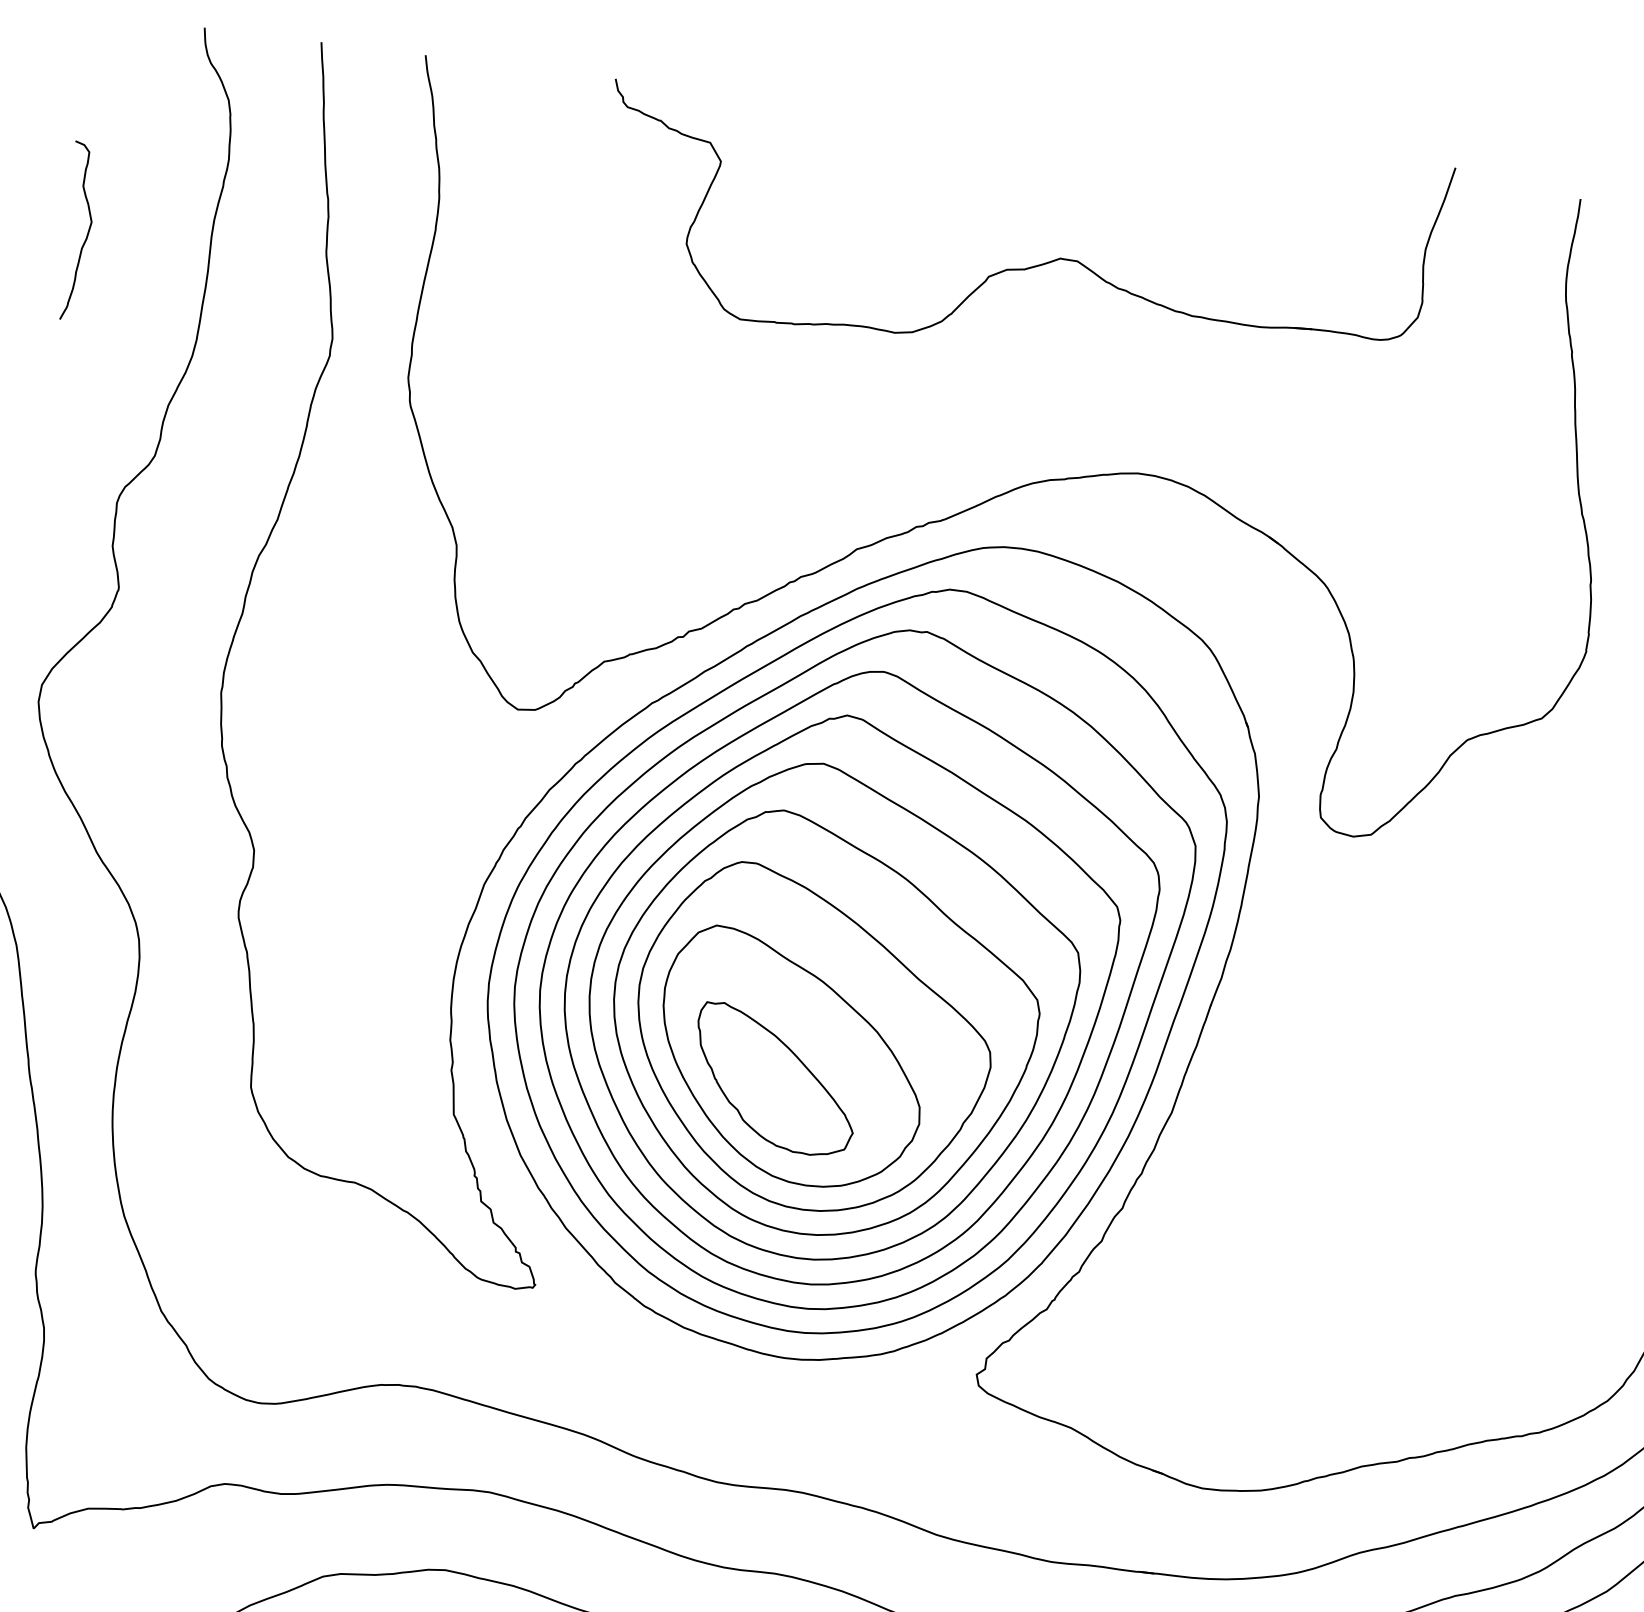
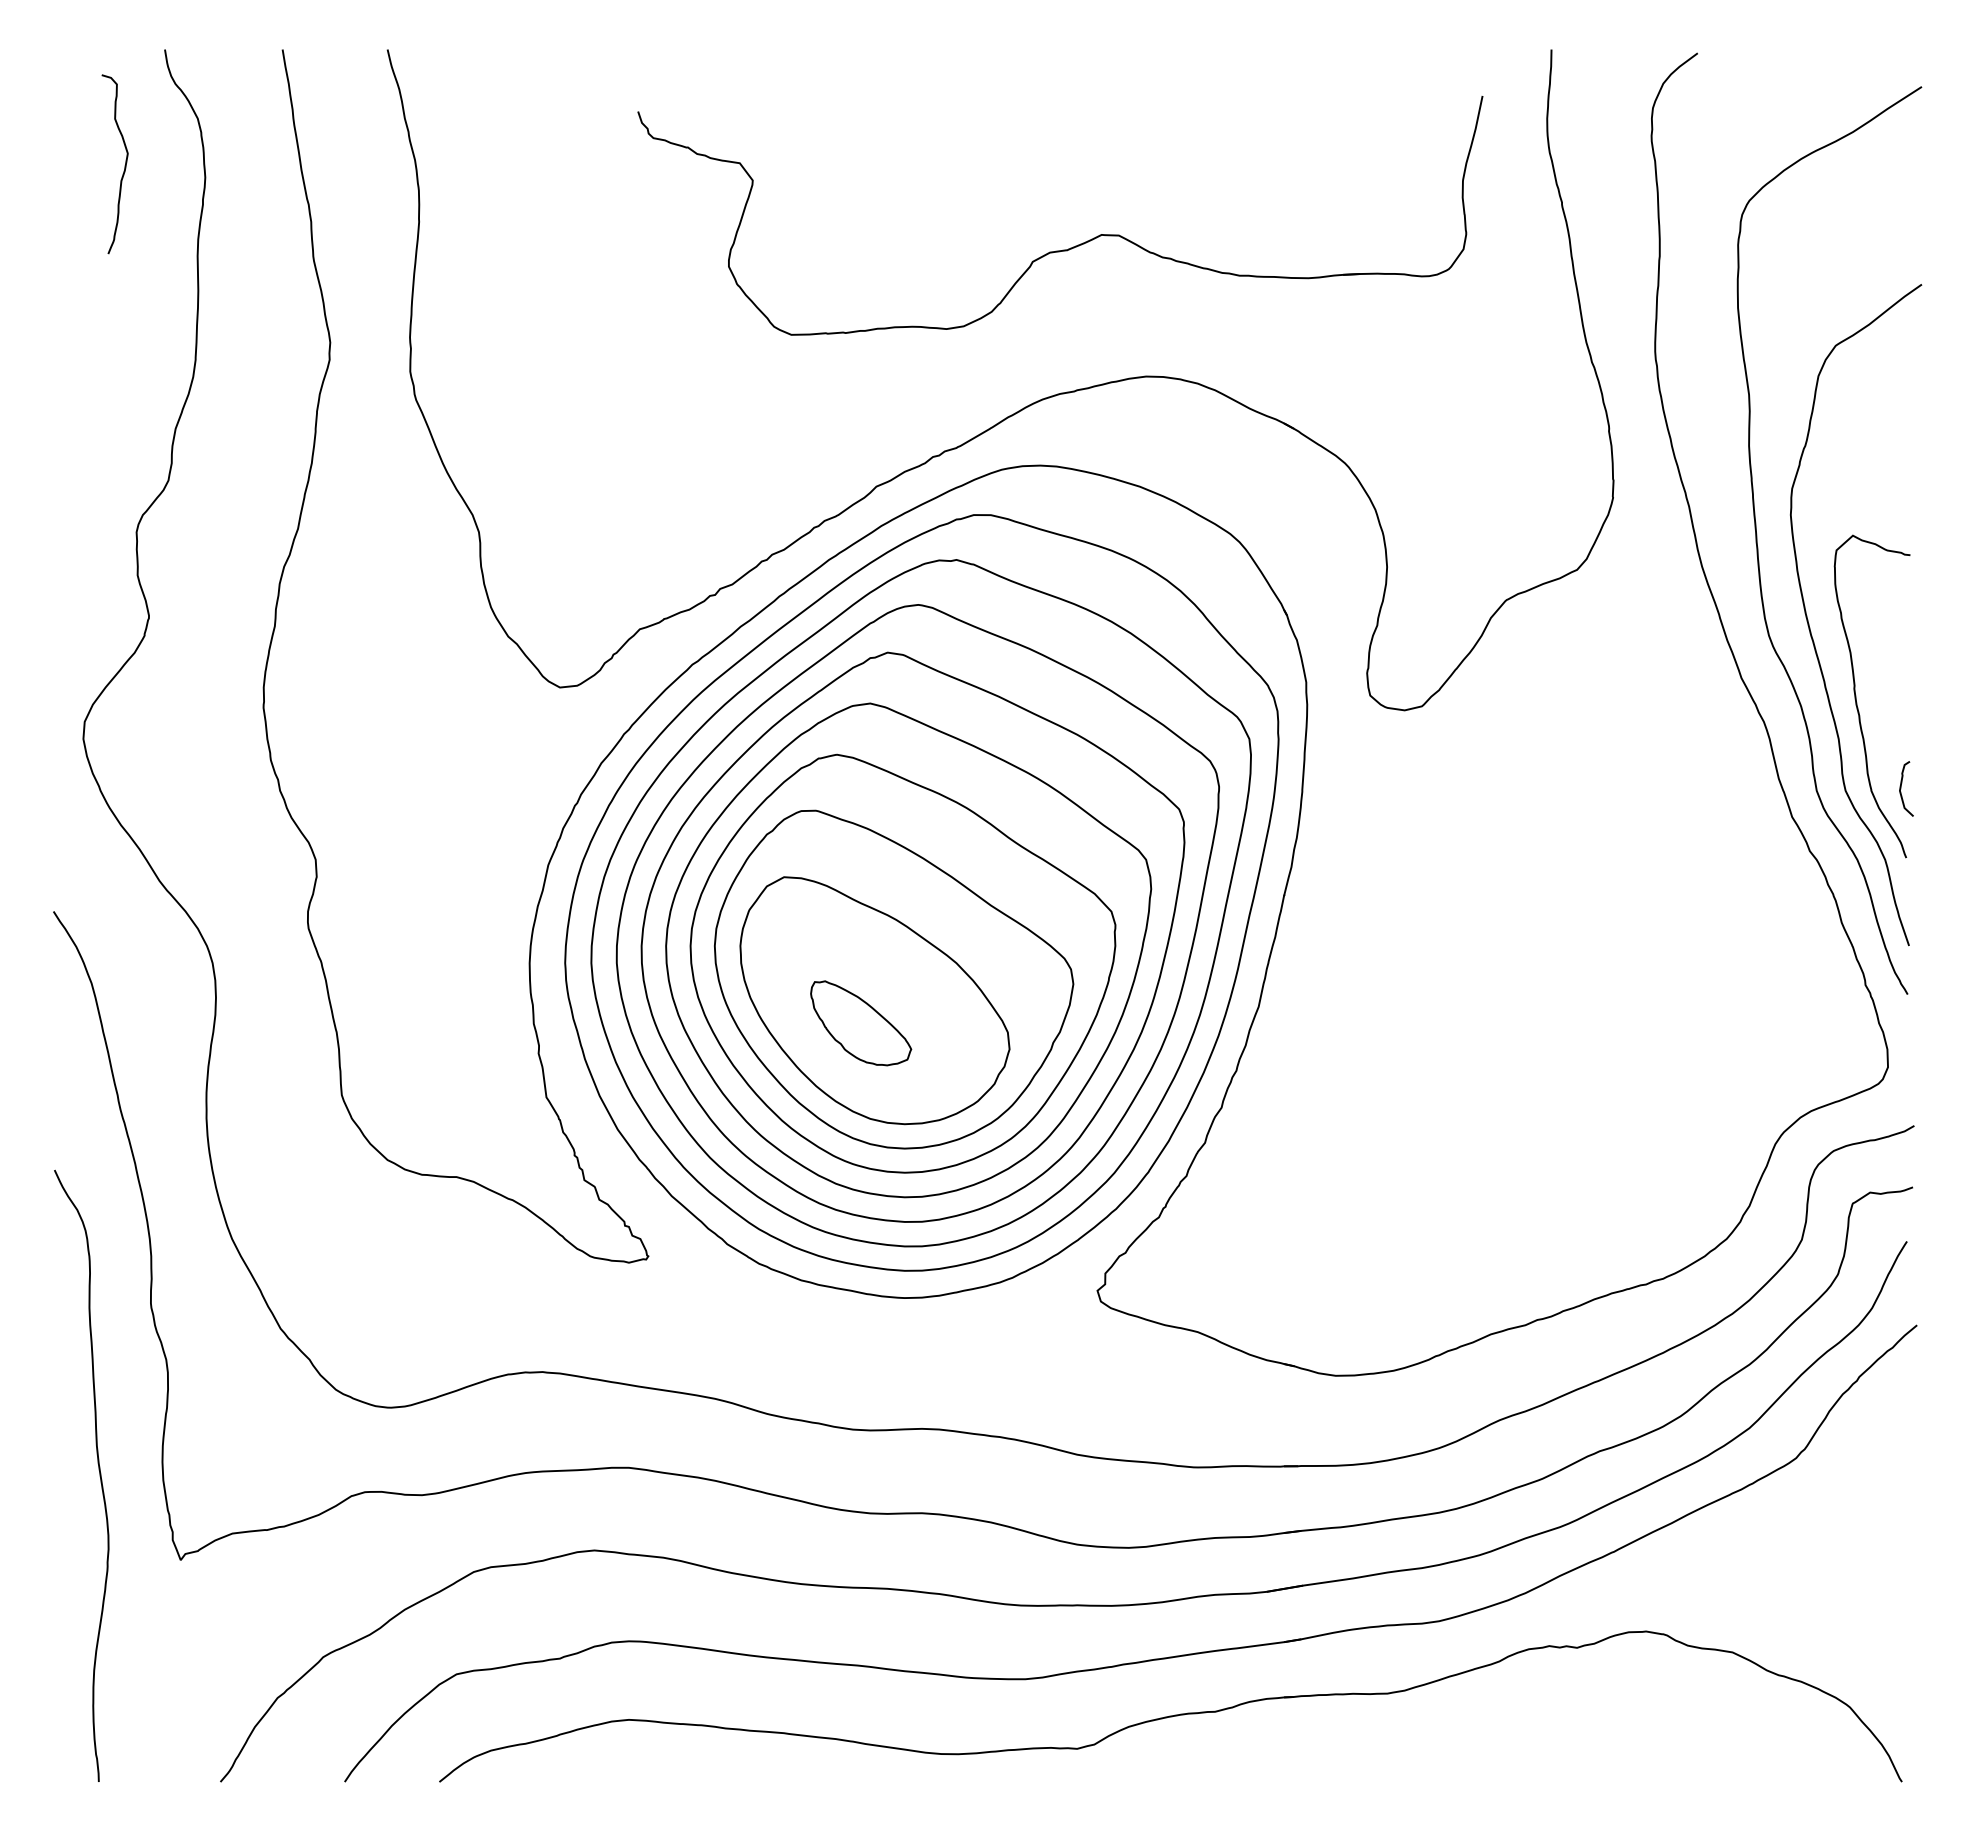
curve: (86, 233) -> (124, 165), moved
part: (1027, 267) -> (1070, 247), moved
part: (774, 1080) -> (860, 1023), size x0.6

